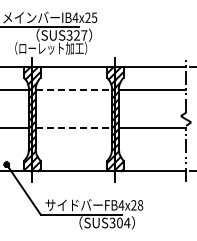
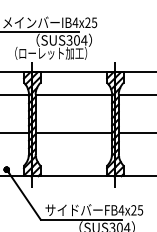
text: (80, 35) -> (80, 40), SUS327 -> SUS304
line: (74, 90) -> (74, 95), dashed -> solid
line: (74, 127) -> (74, 132), dashed -> solid
text: (140, 205) -> (140, 210), FB4x28 -> FB4x25

